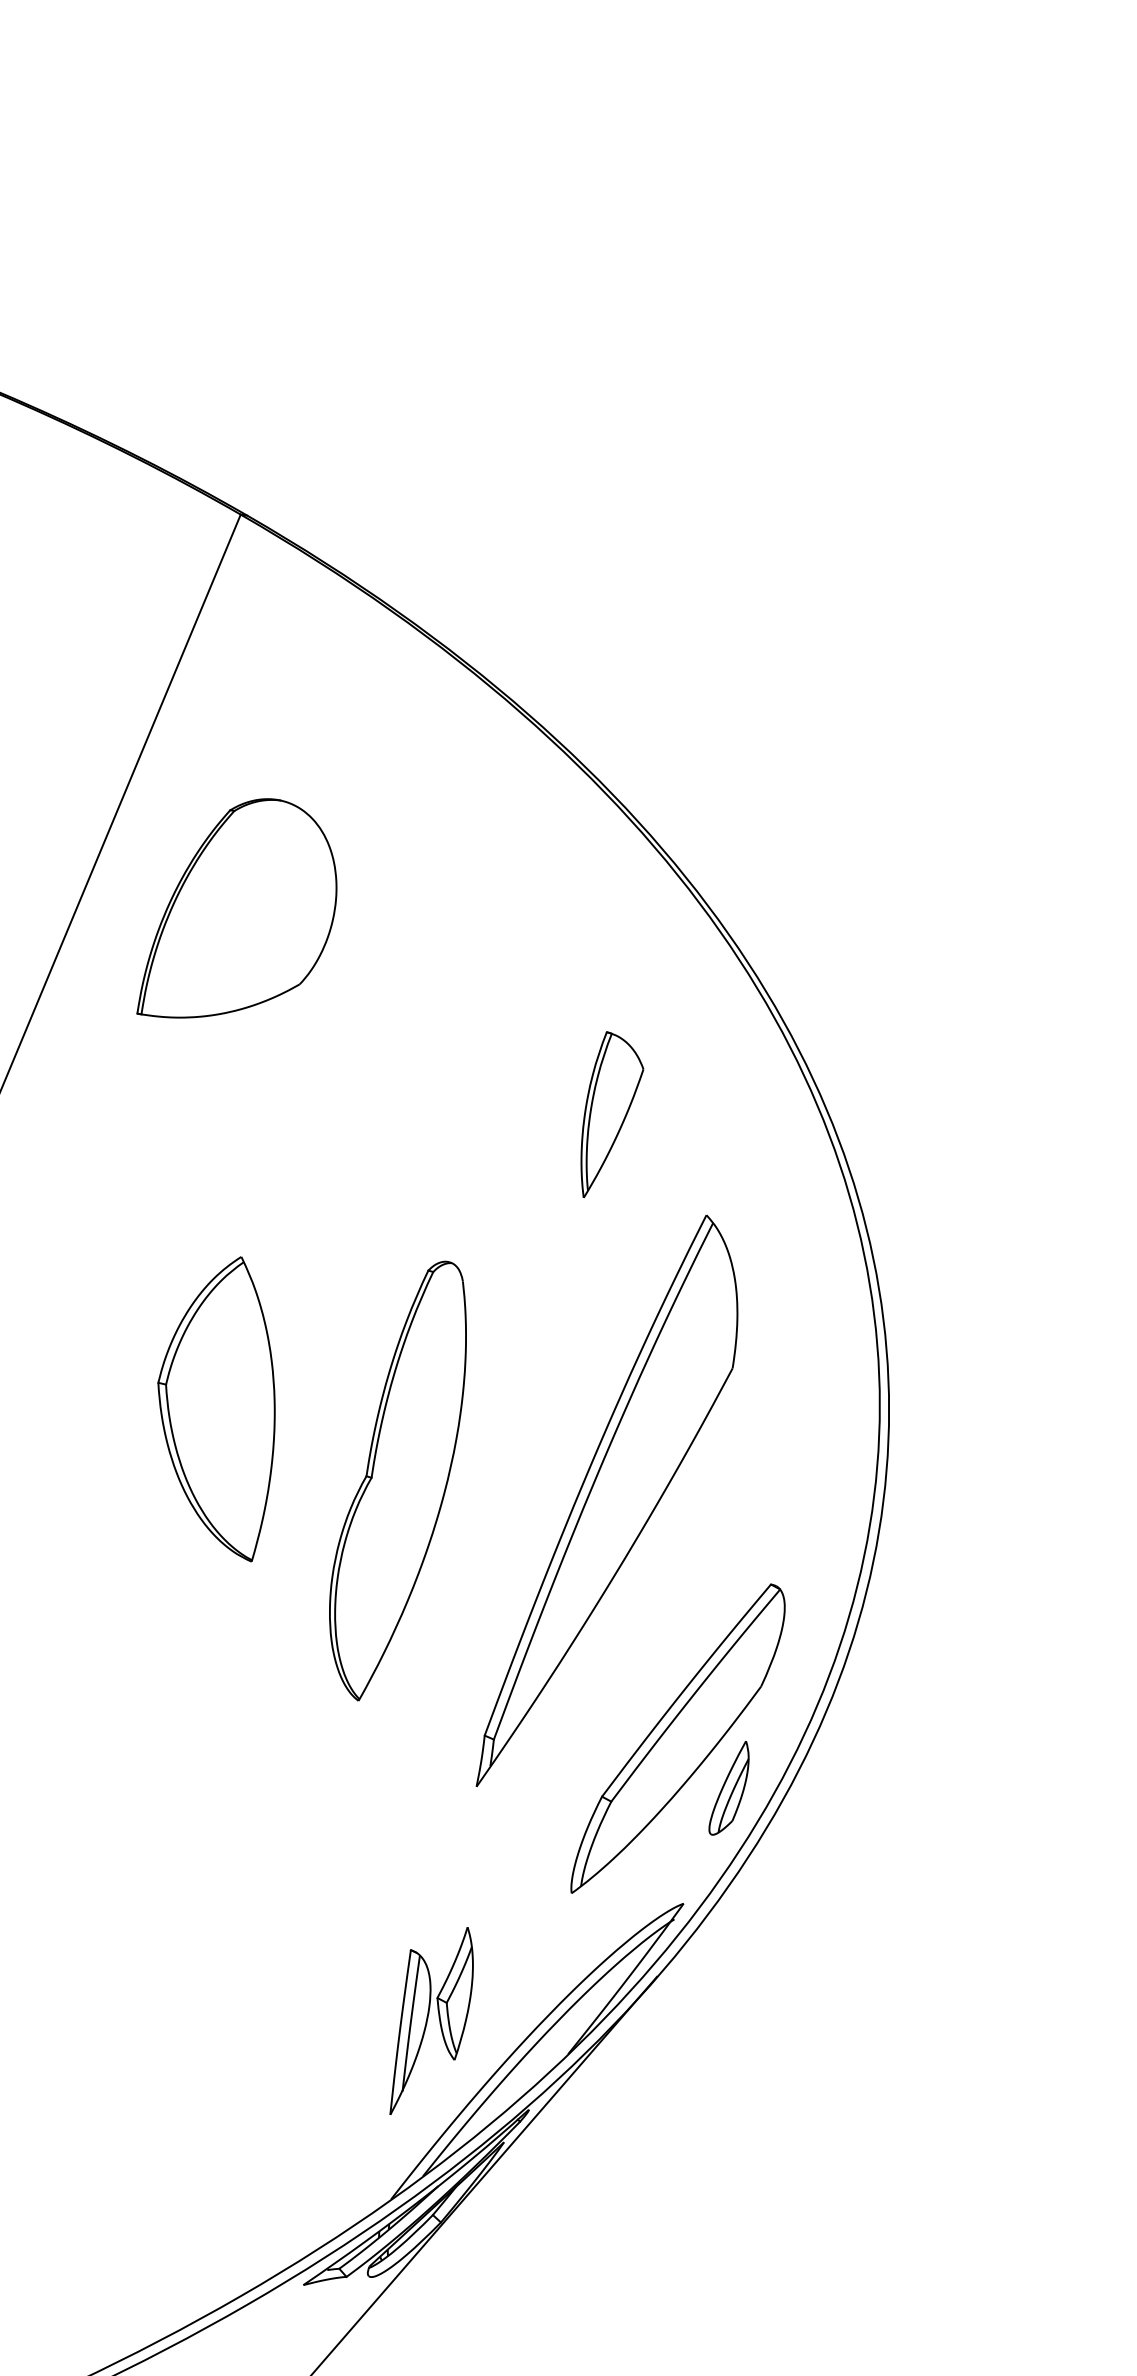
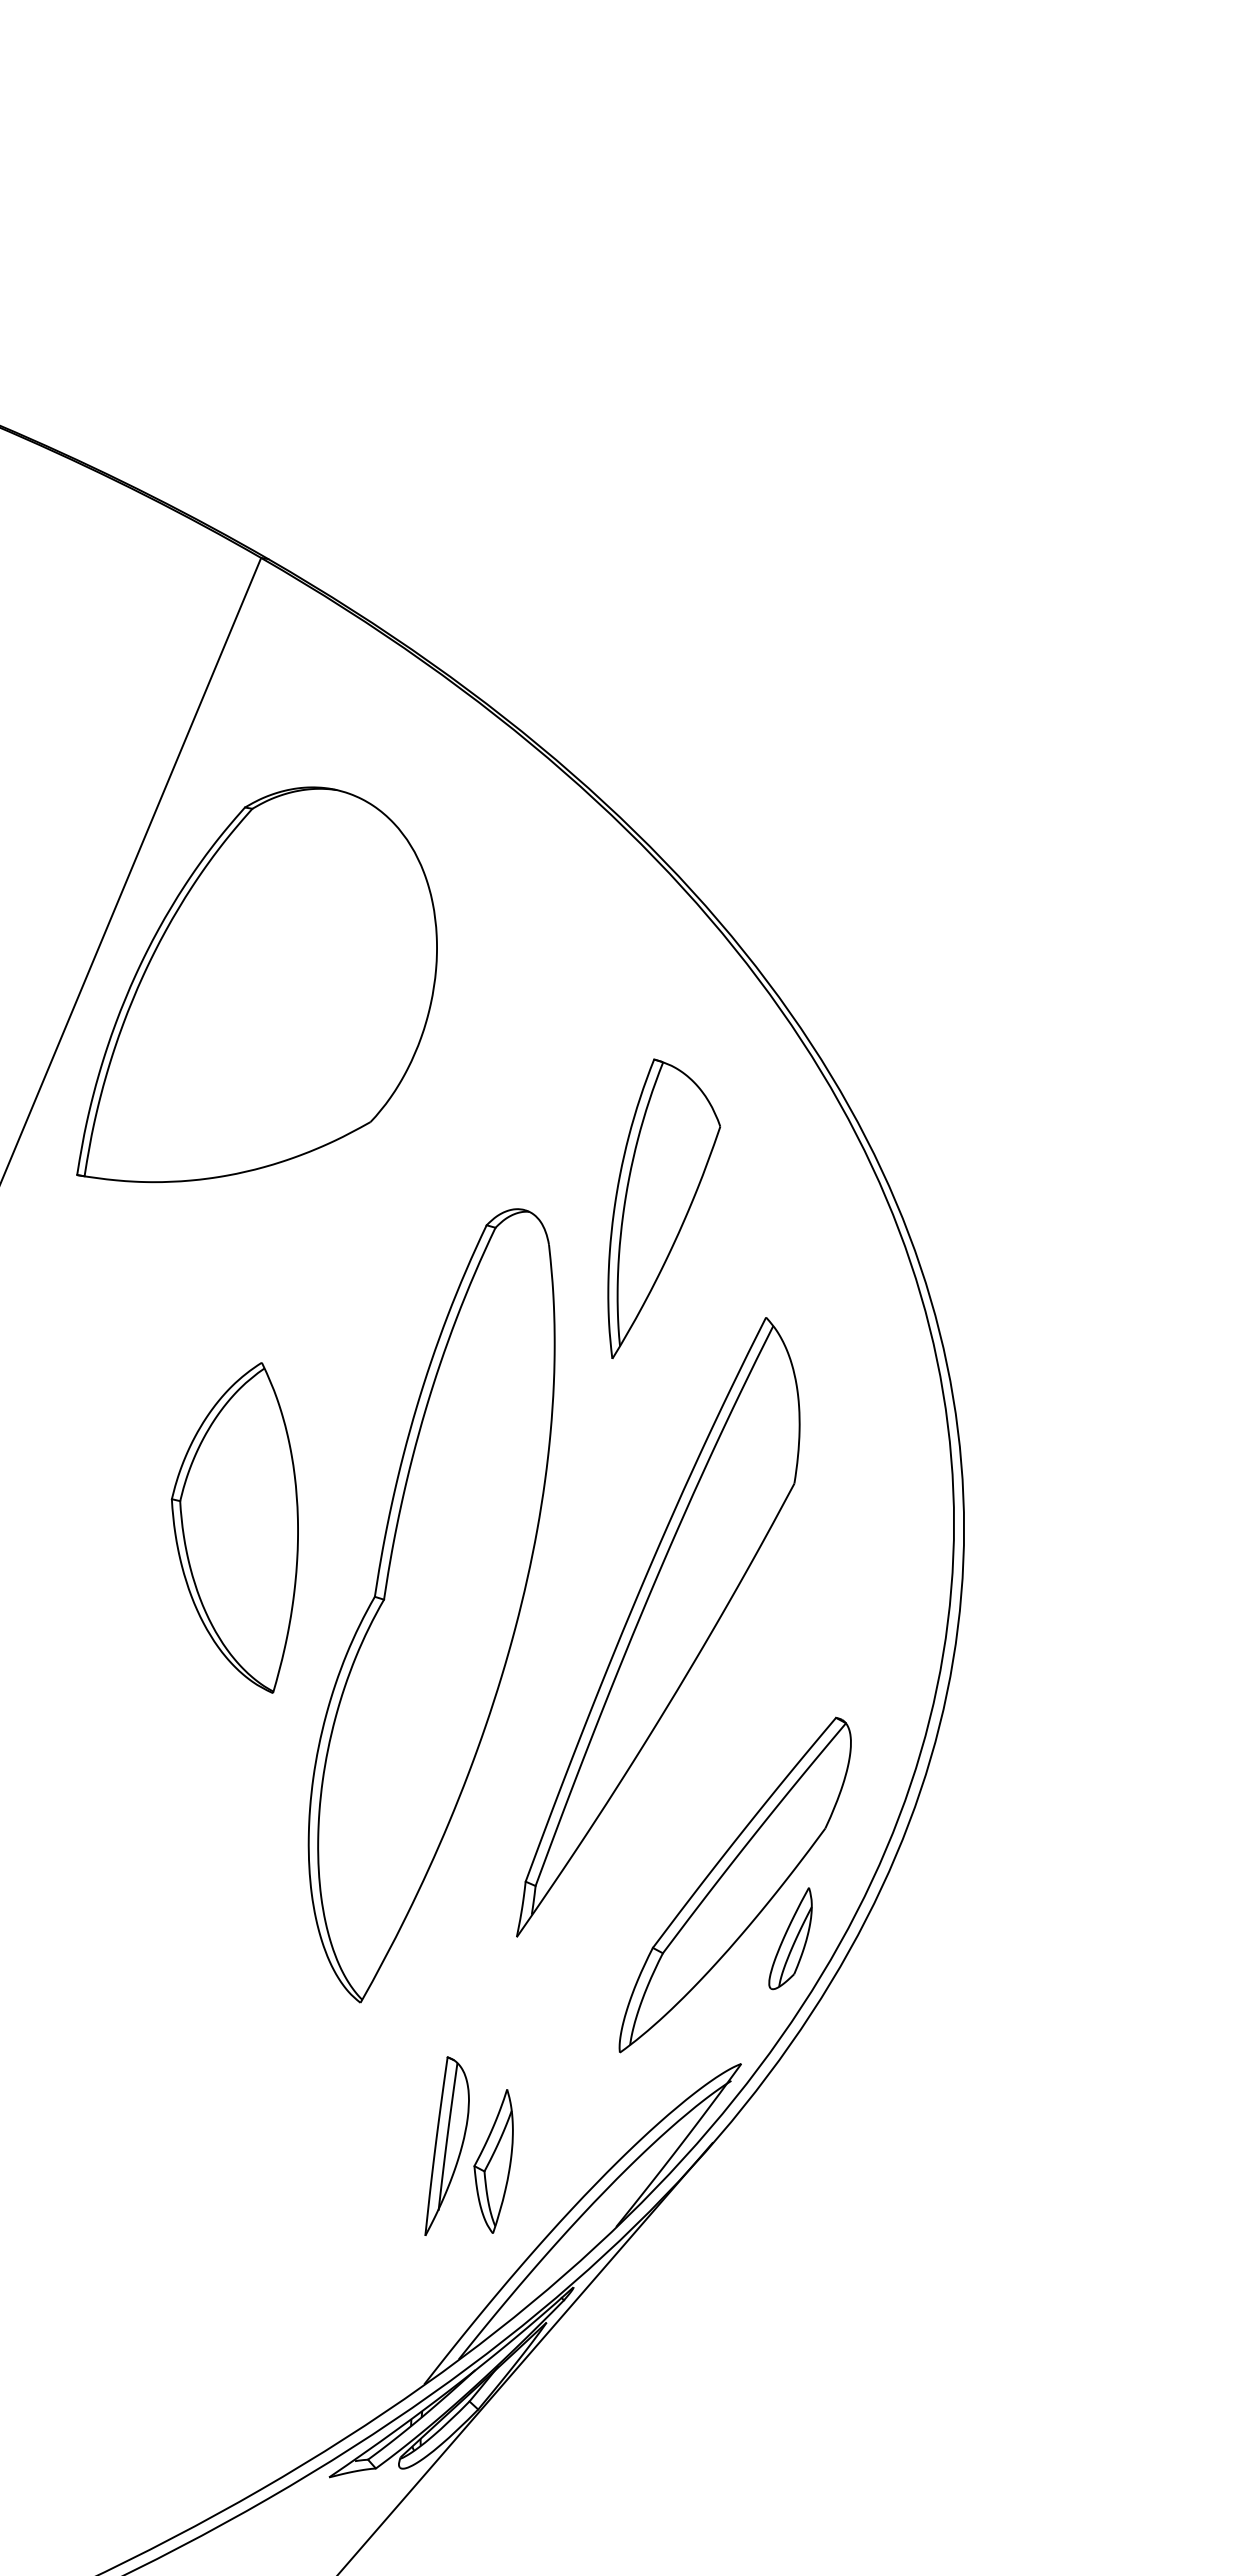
part: (236, 908) -> (256, 984), size x1.67
part: (611, 1114) -> (663, 1208), size x1.67
part: (397, 1480) -> (431, 1605), size x1.67
part: (409, 2031) -> (446, 2145), moved

